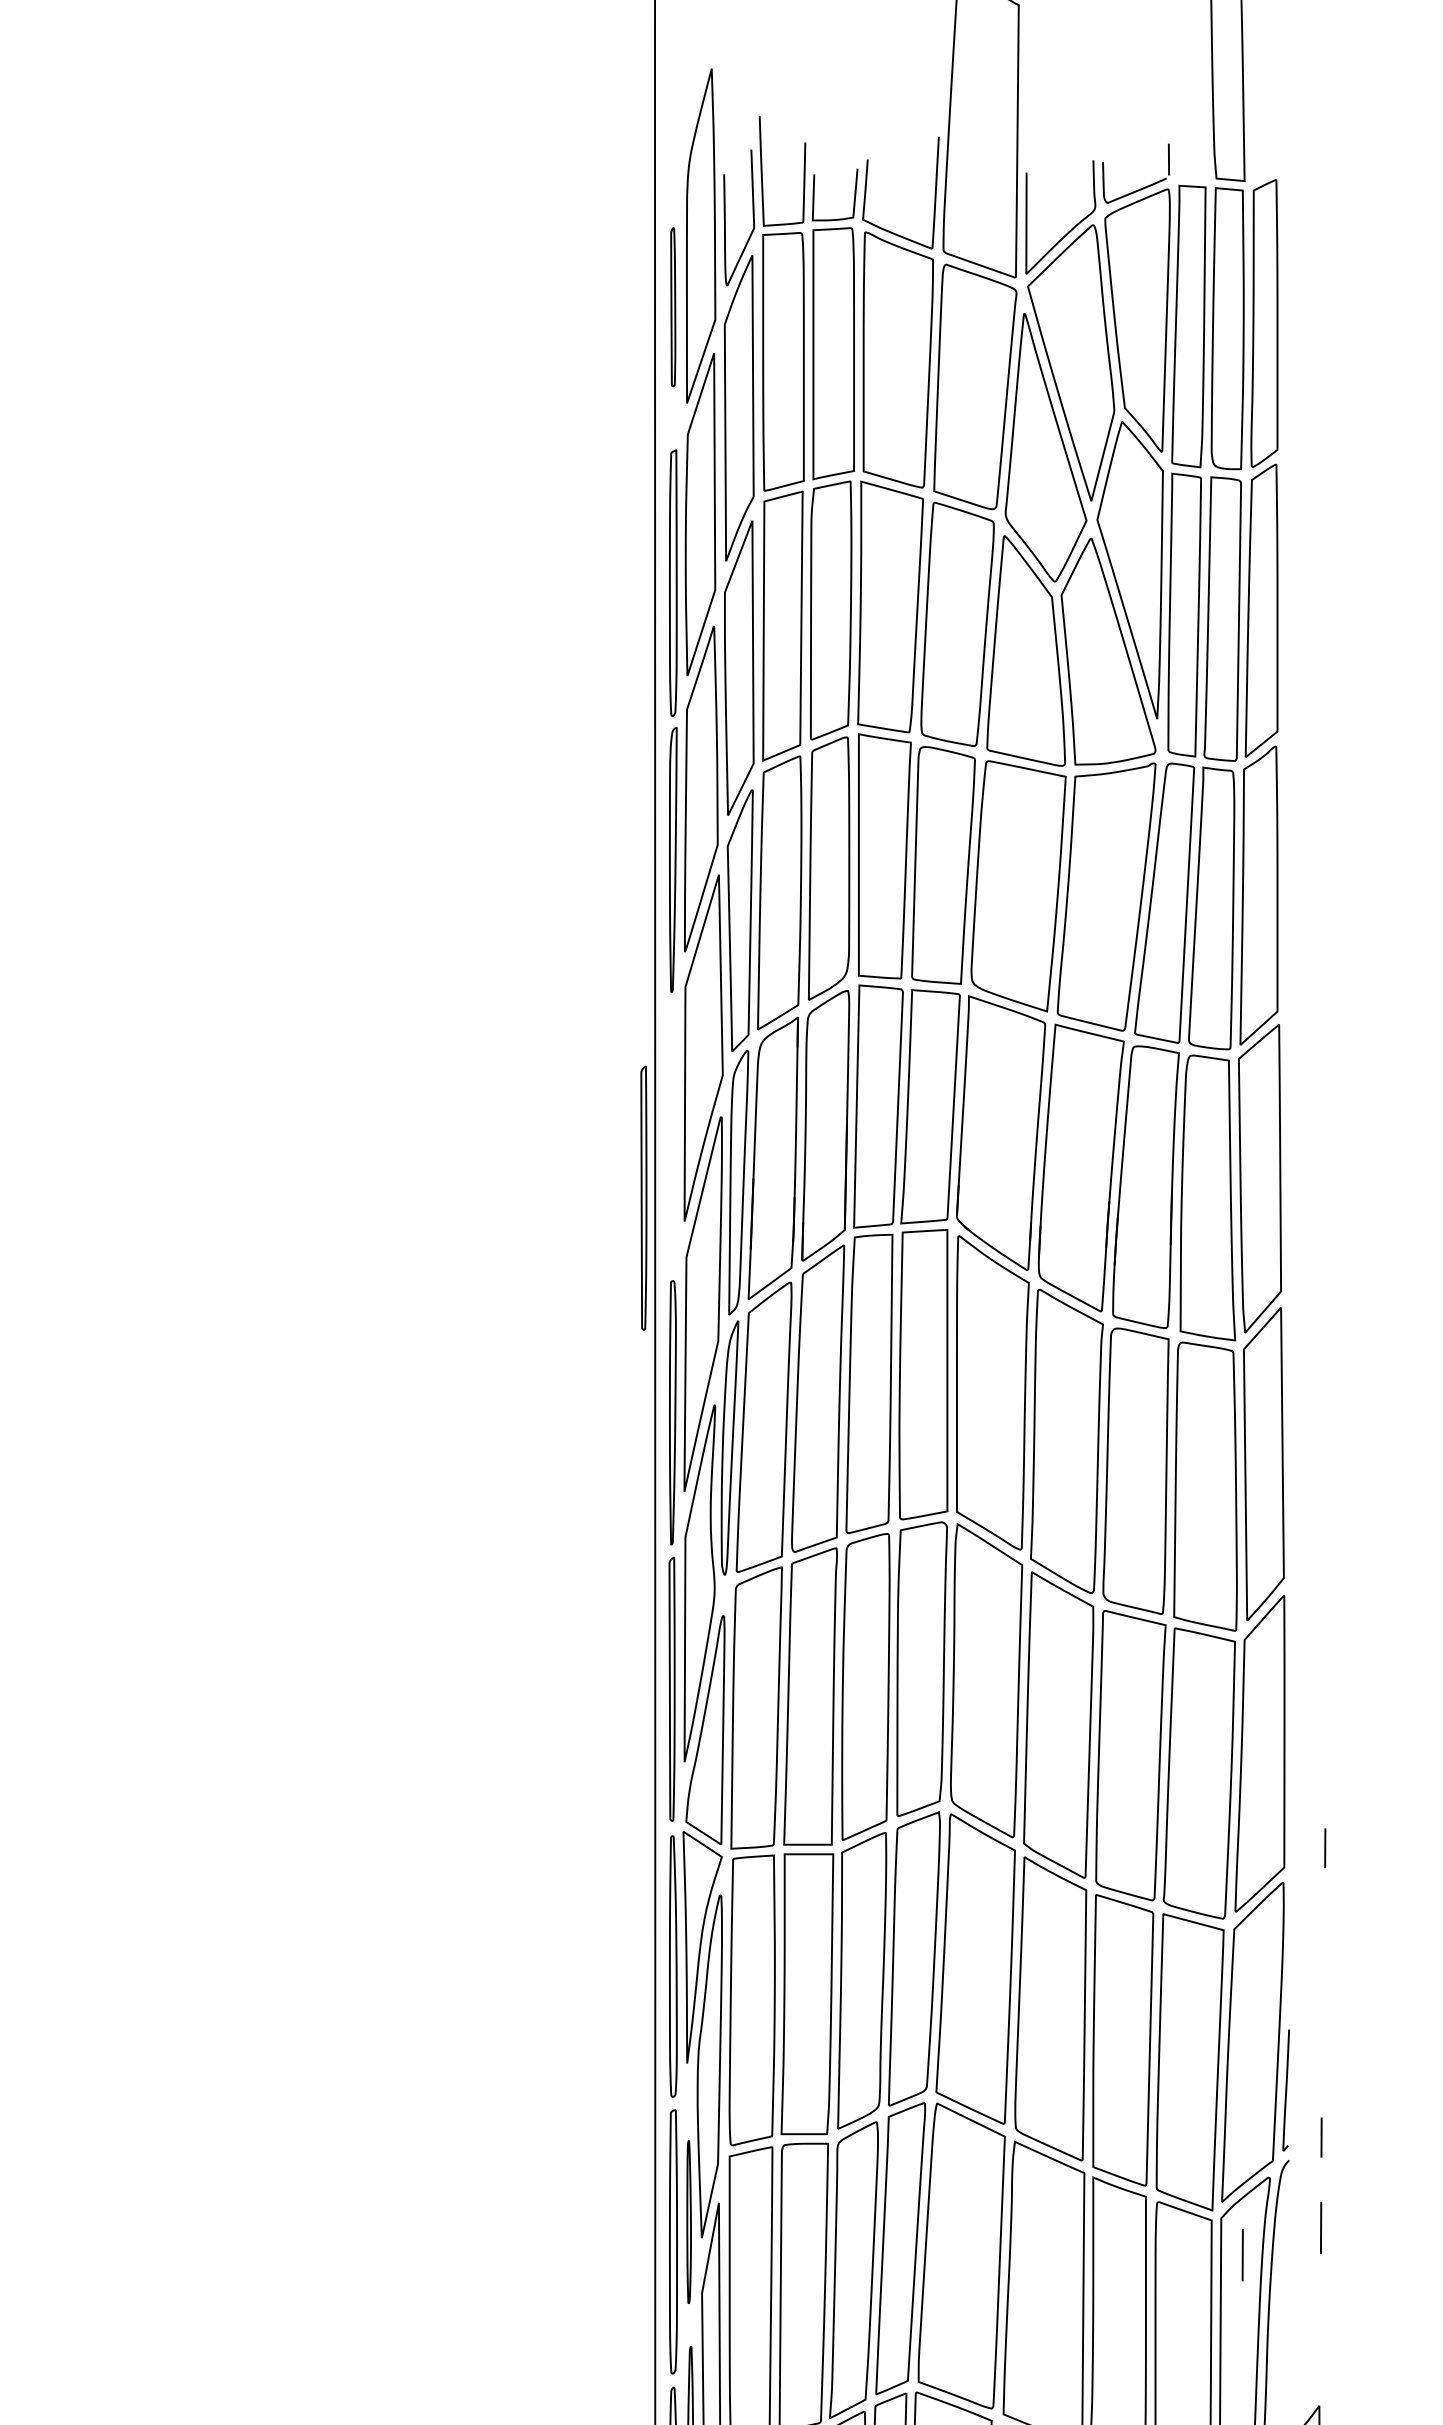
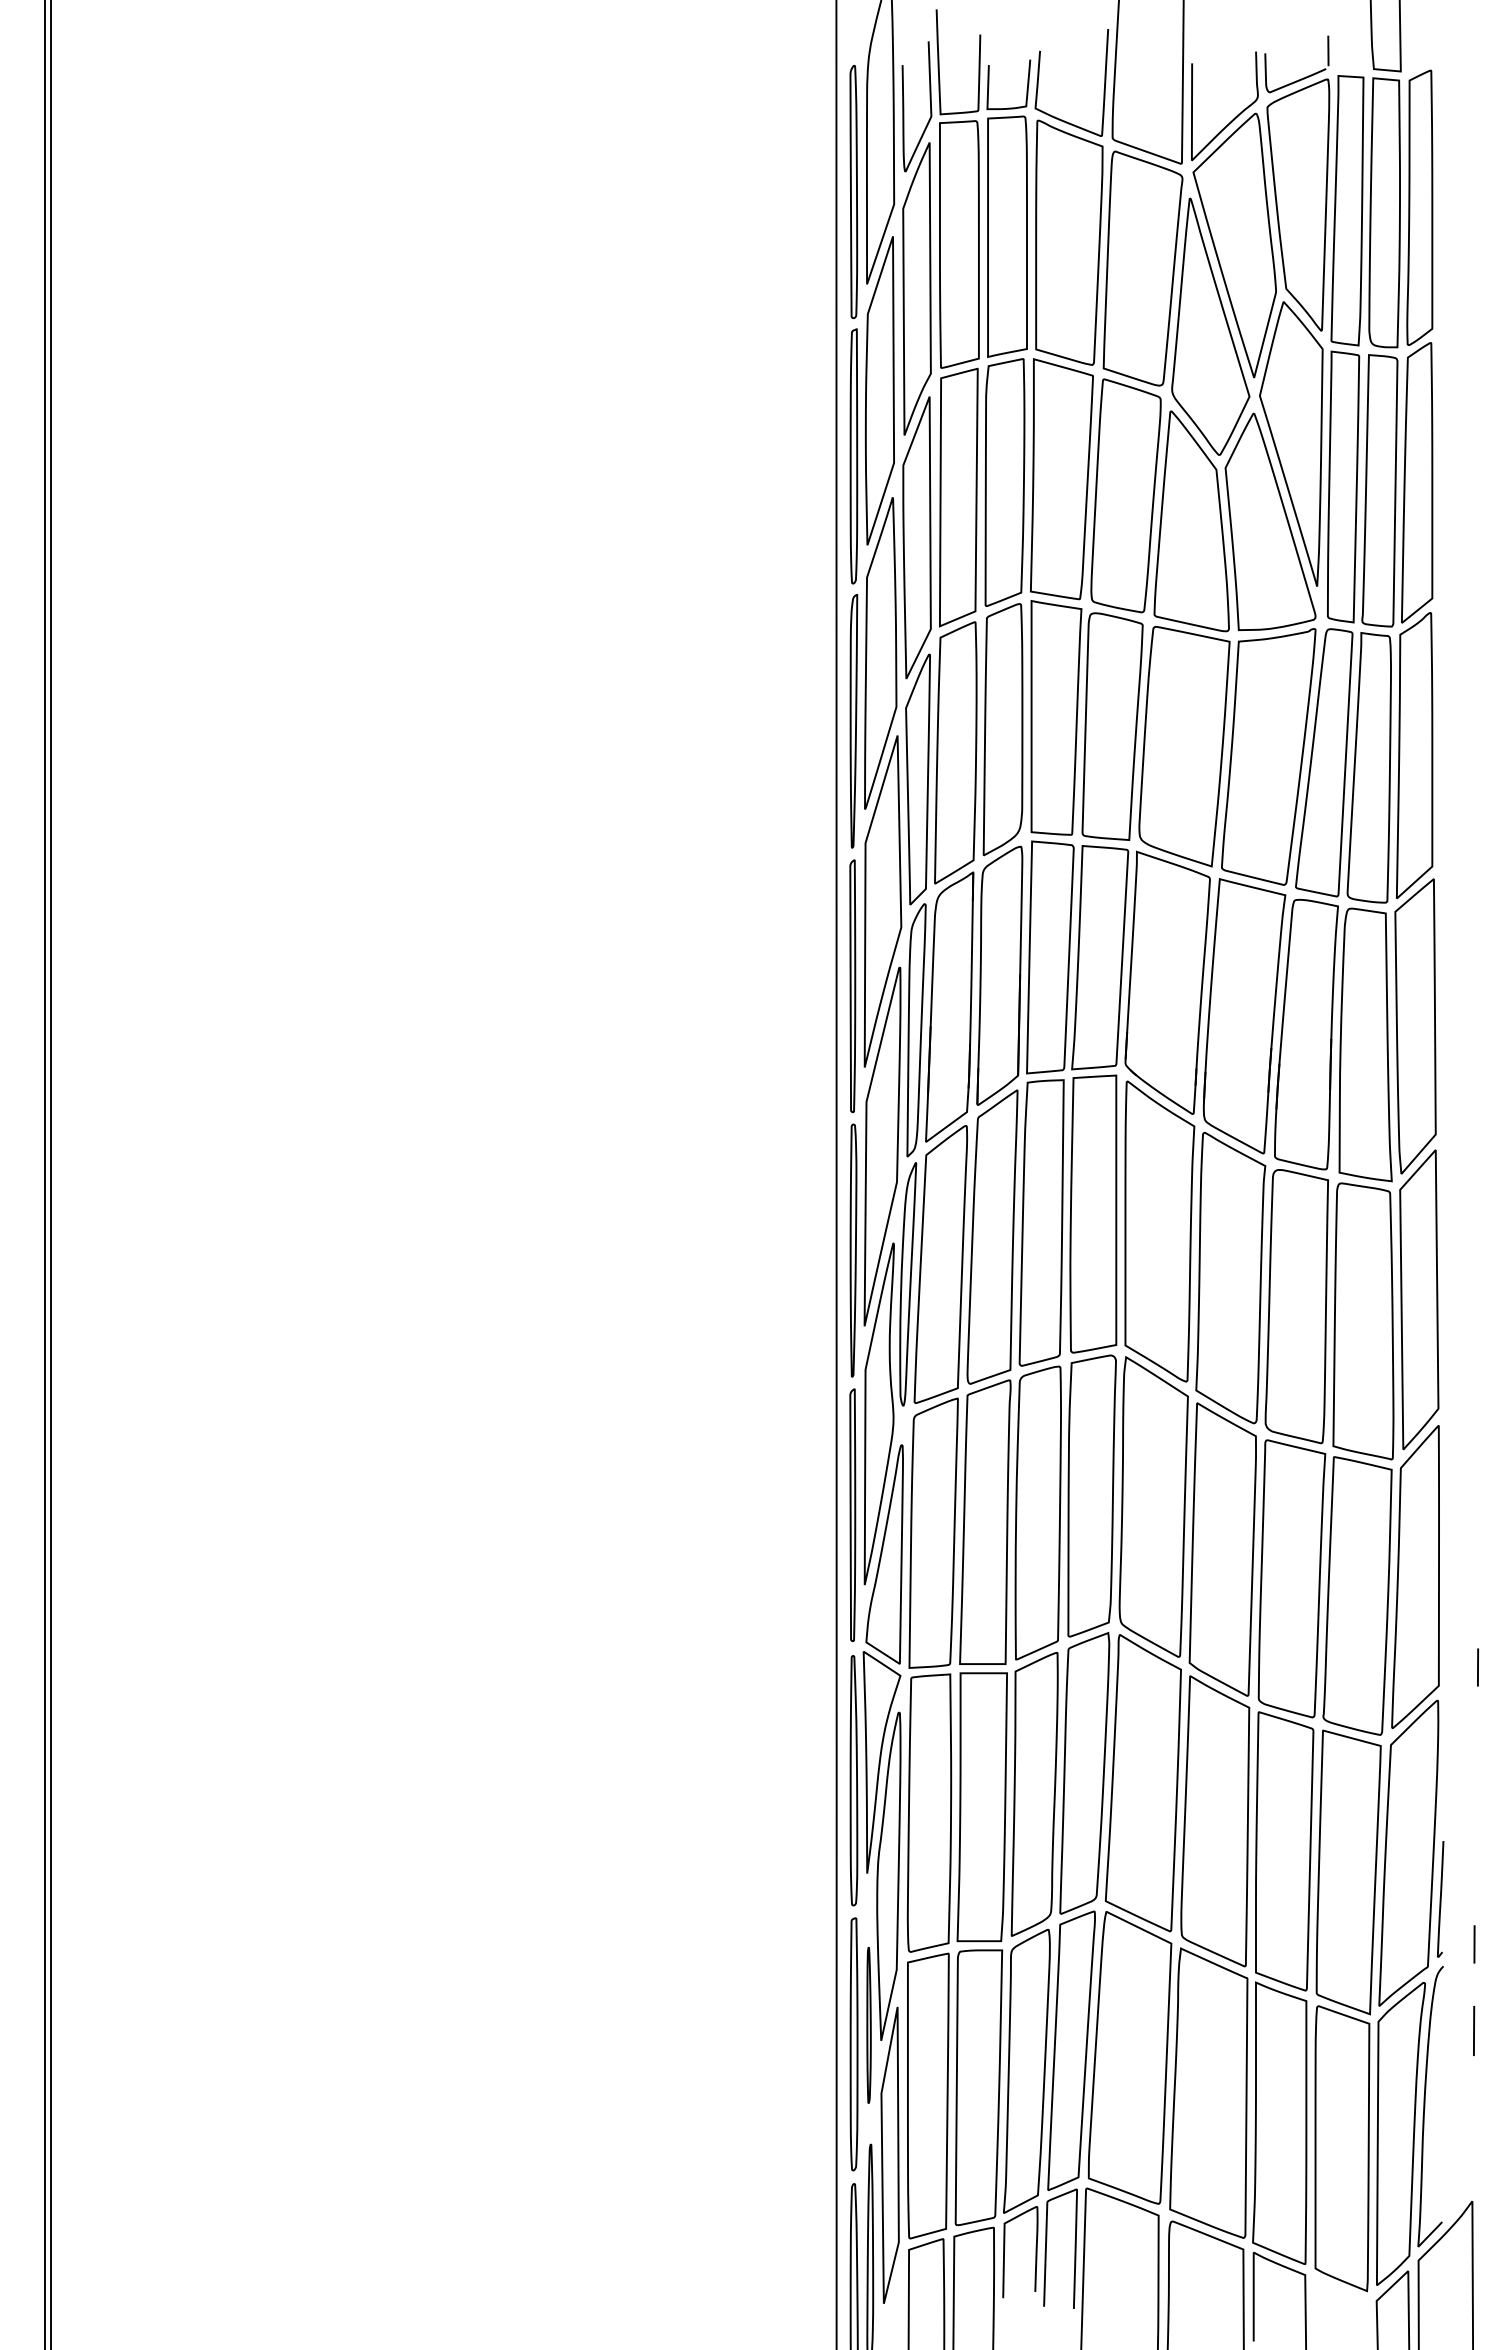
part: (672, 307) -> (853, 192), size x1.67
part: (643, 1197) -> (852, 985), moved
line: (1243, 2254) -> (1399, 2056), removed

